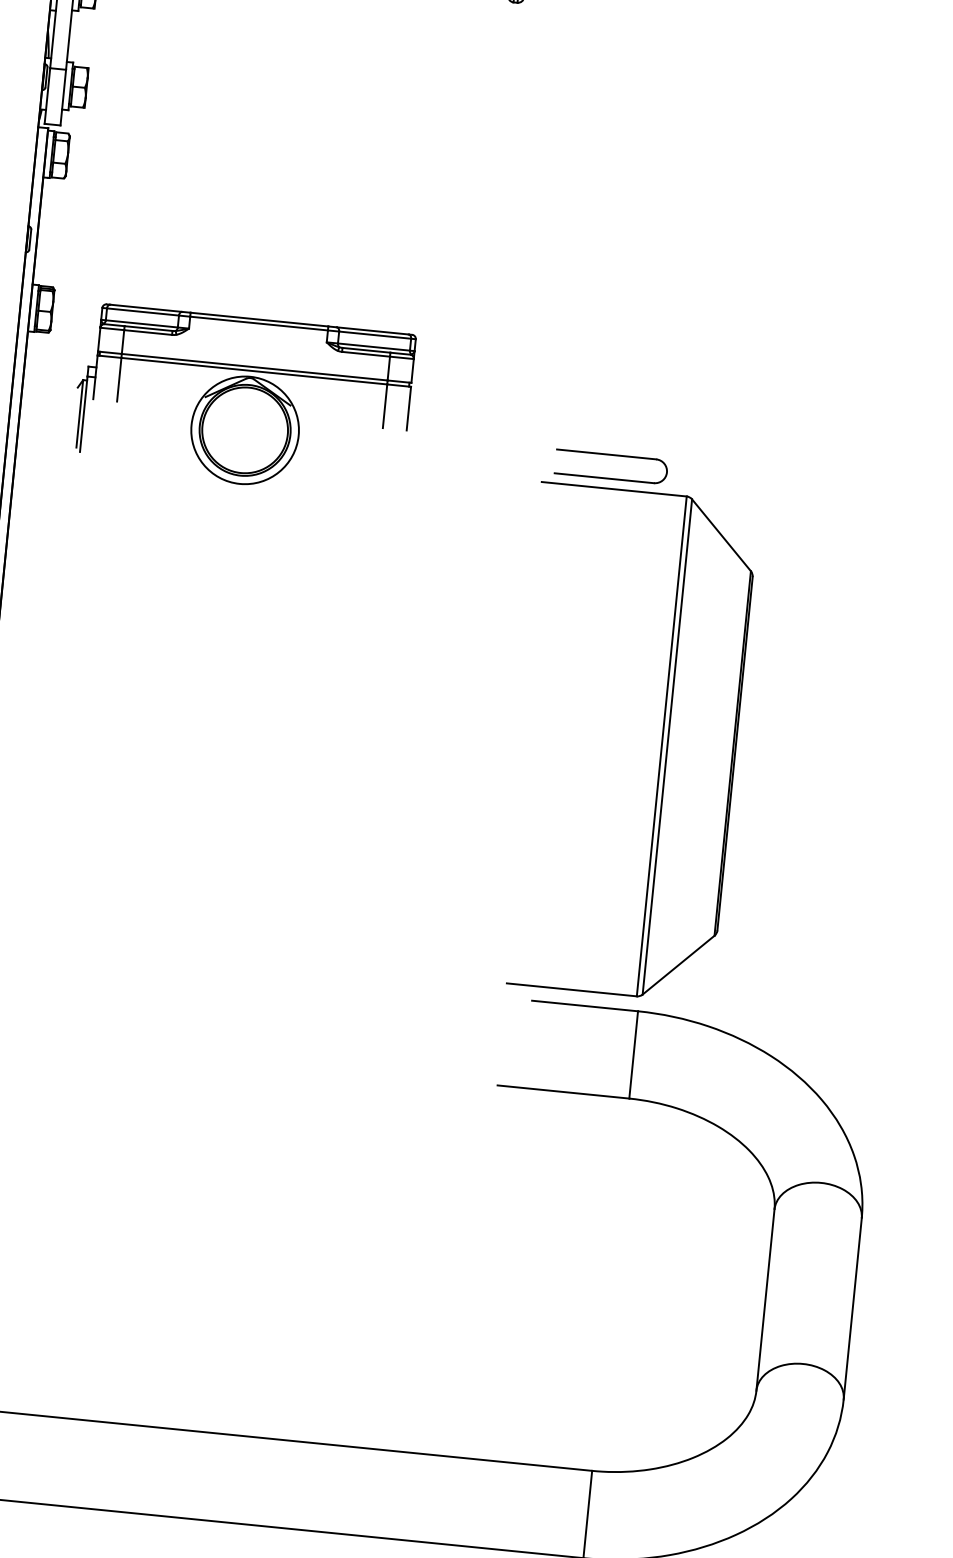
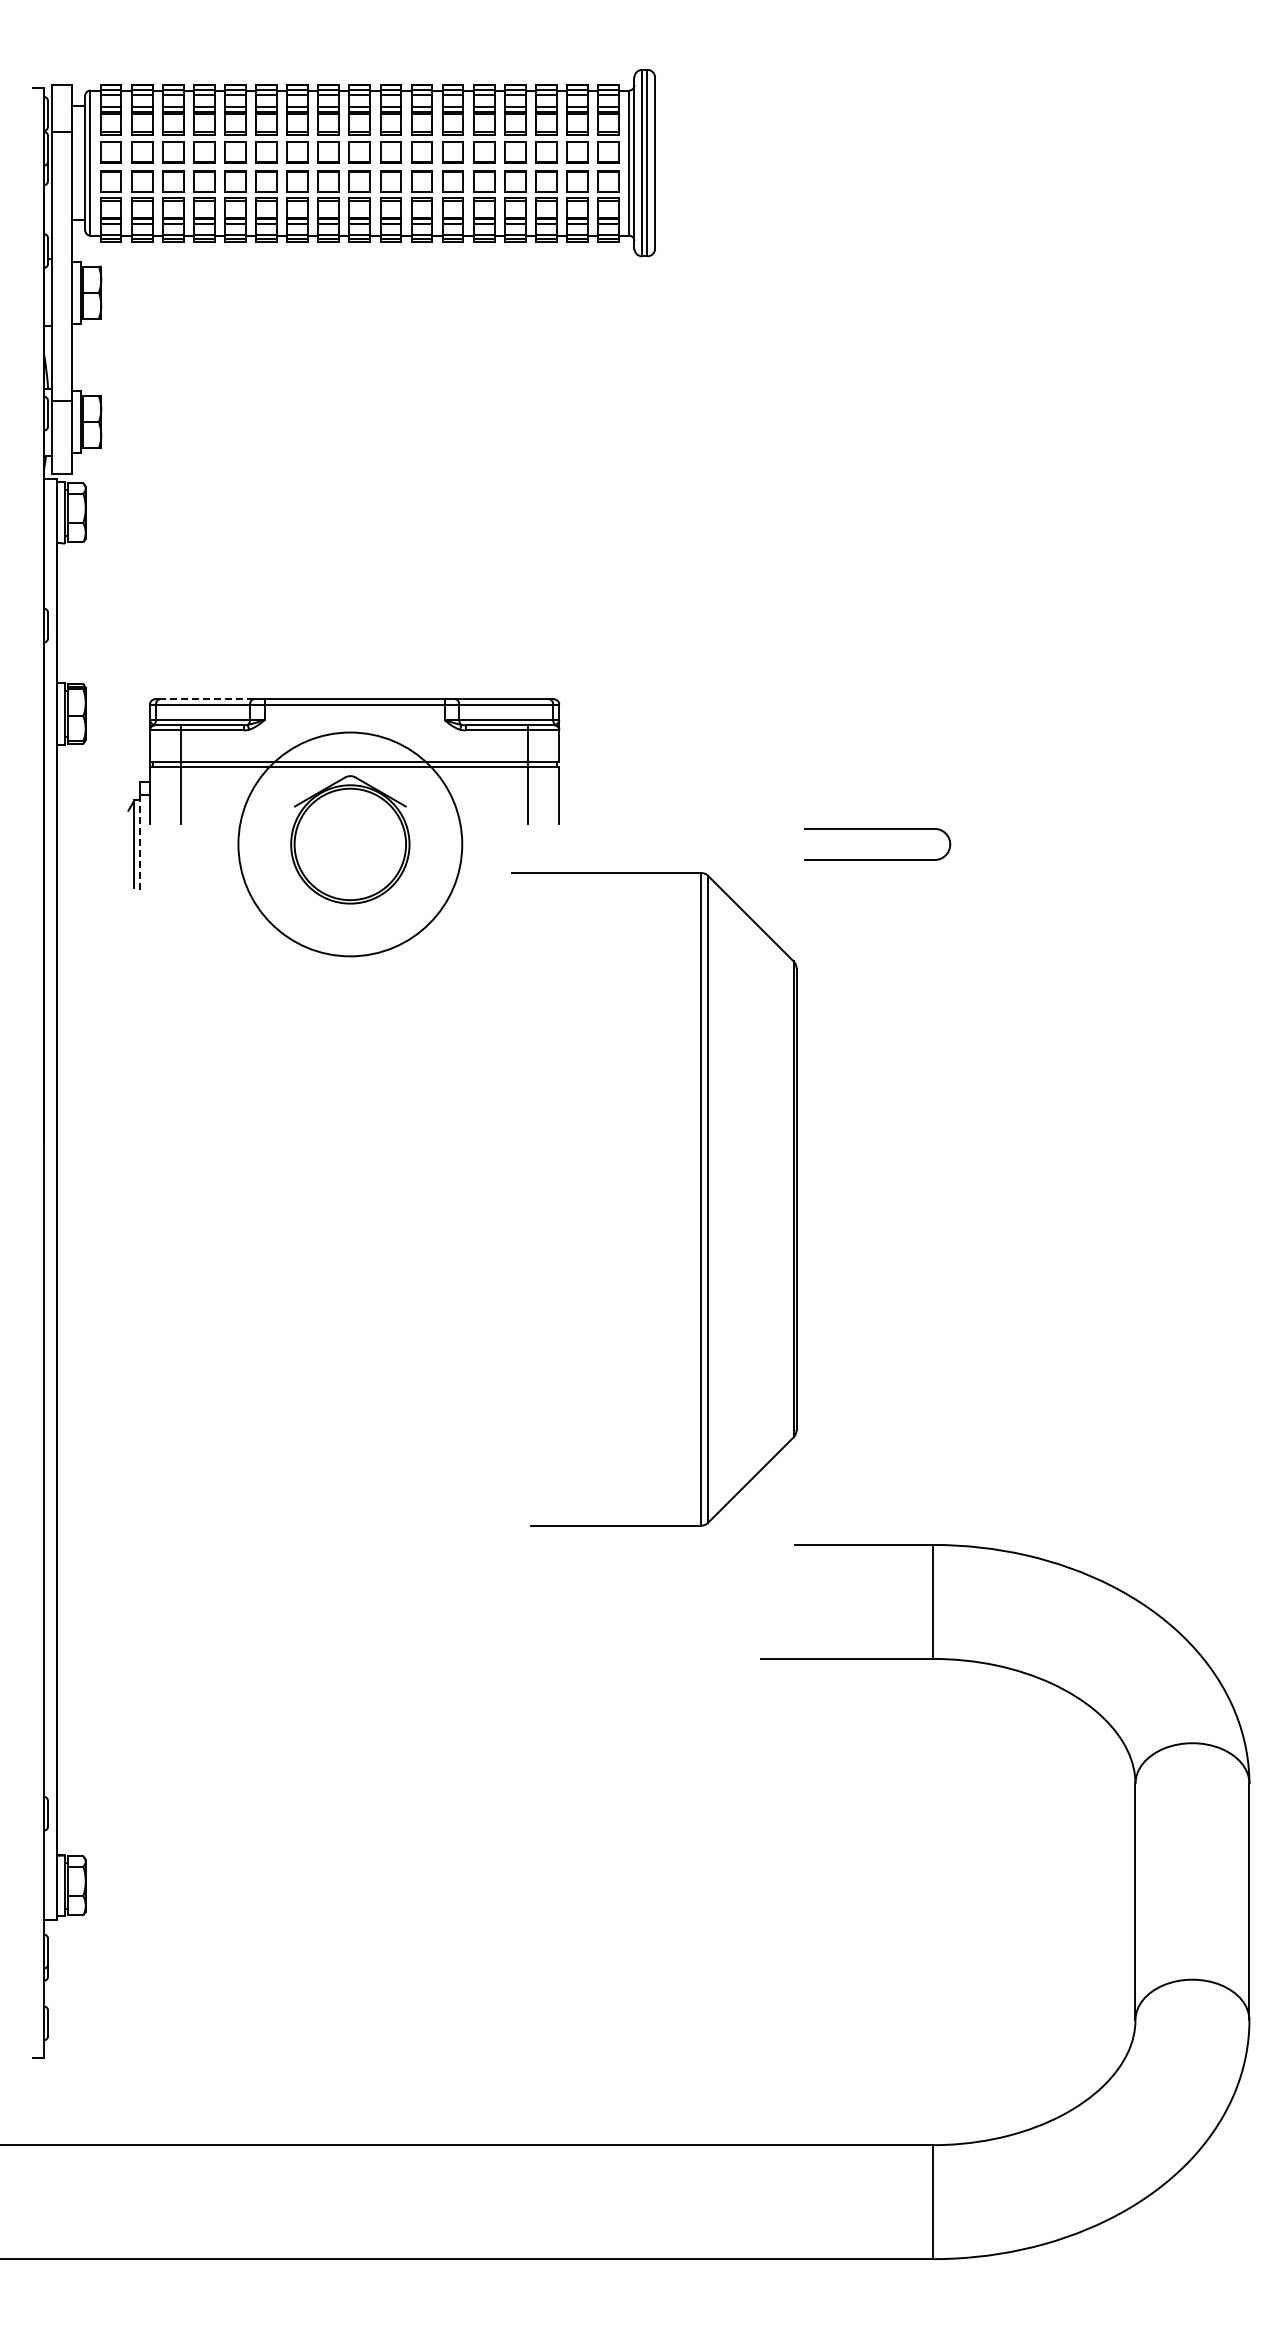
line: (146, 308) -> (206, 699), solid -> dashed
line: (83, 414) -> (139, 844), solid -> dashed
circle: (245, 430) -> (350, 844), size x1.6
part: (612, 455) -> (877, 829), moved
part: (661, 746) -> (700, 1199), moved

